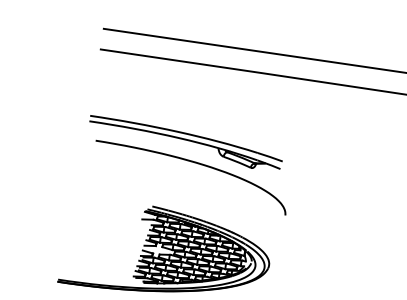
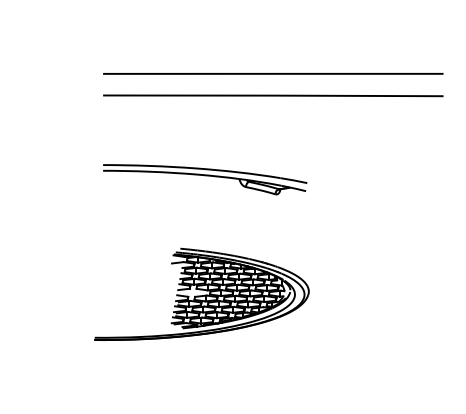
curve: (195, 163) -> (218, 198), removed

